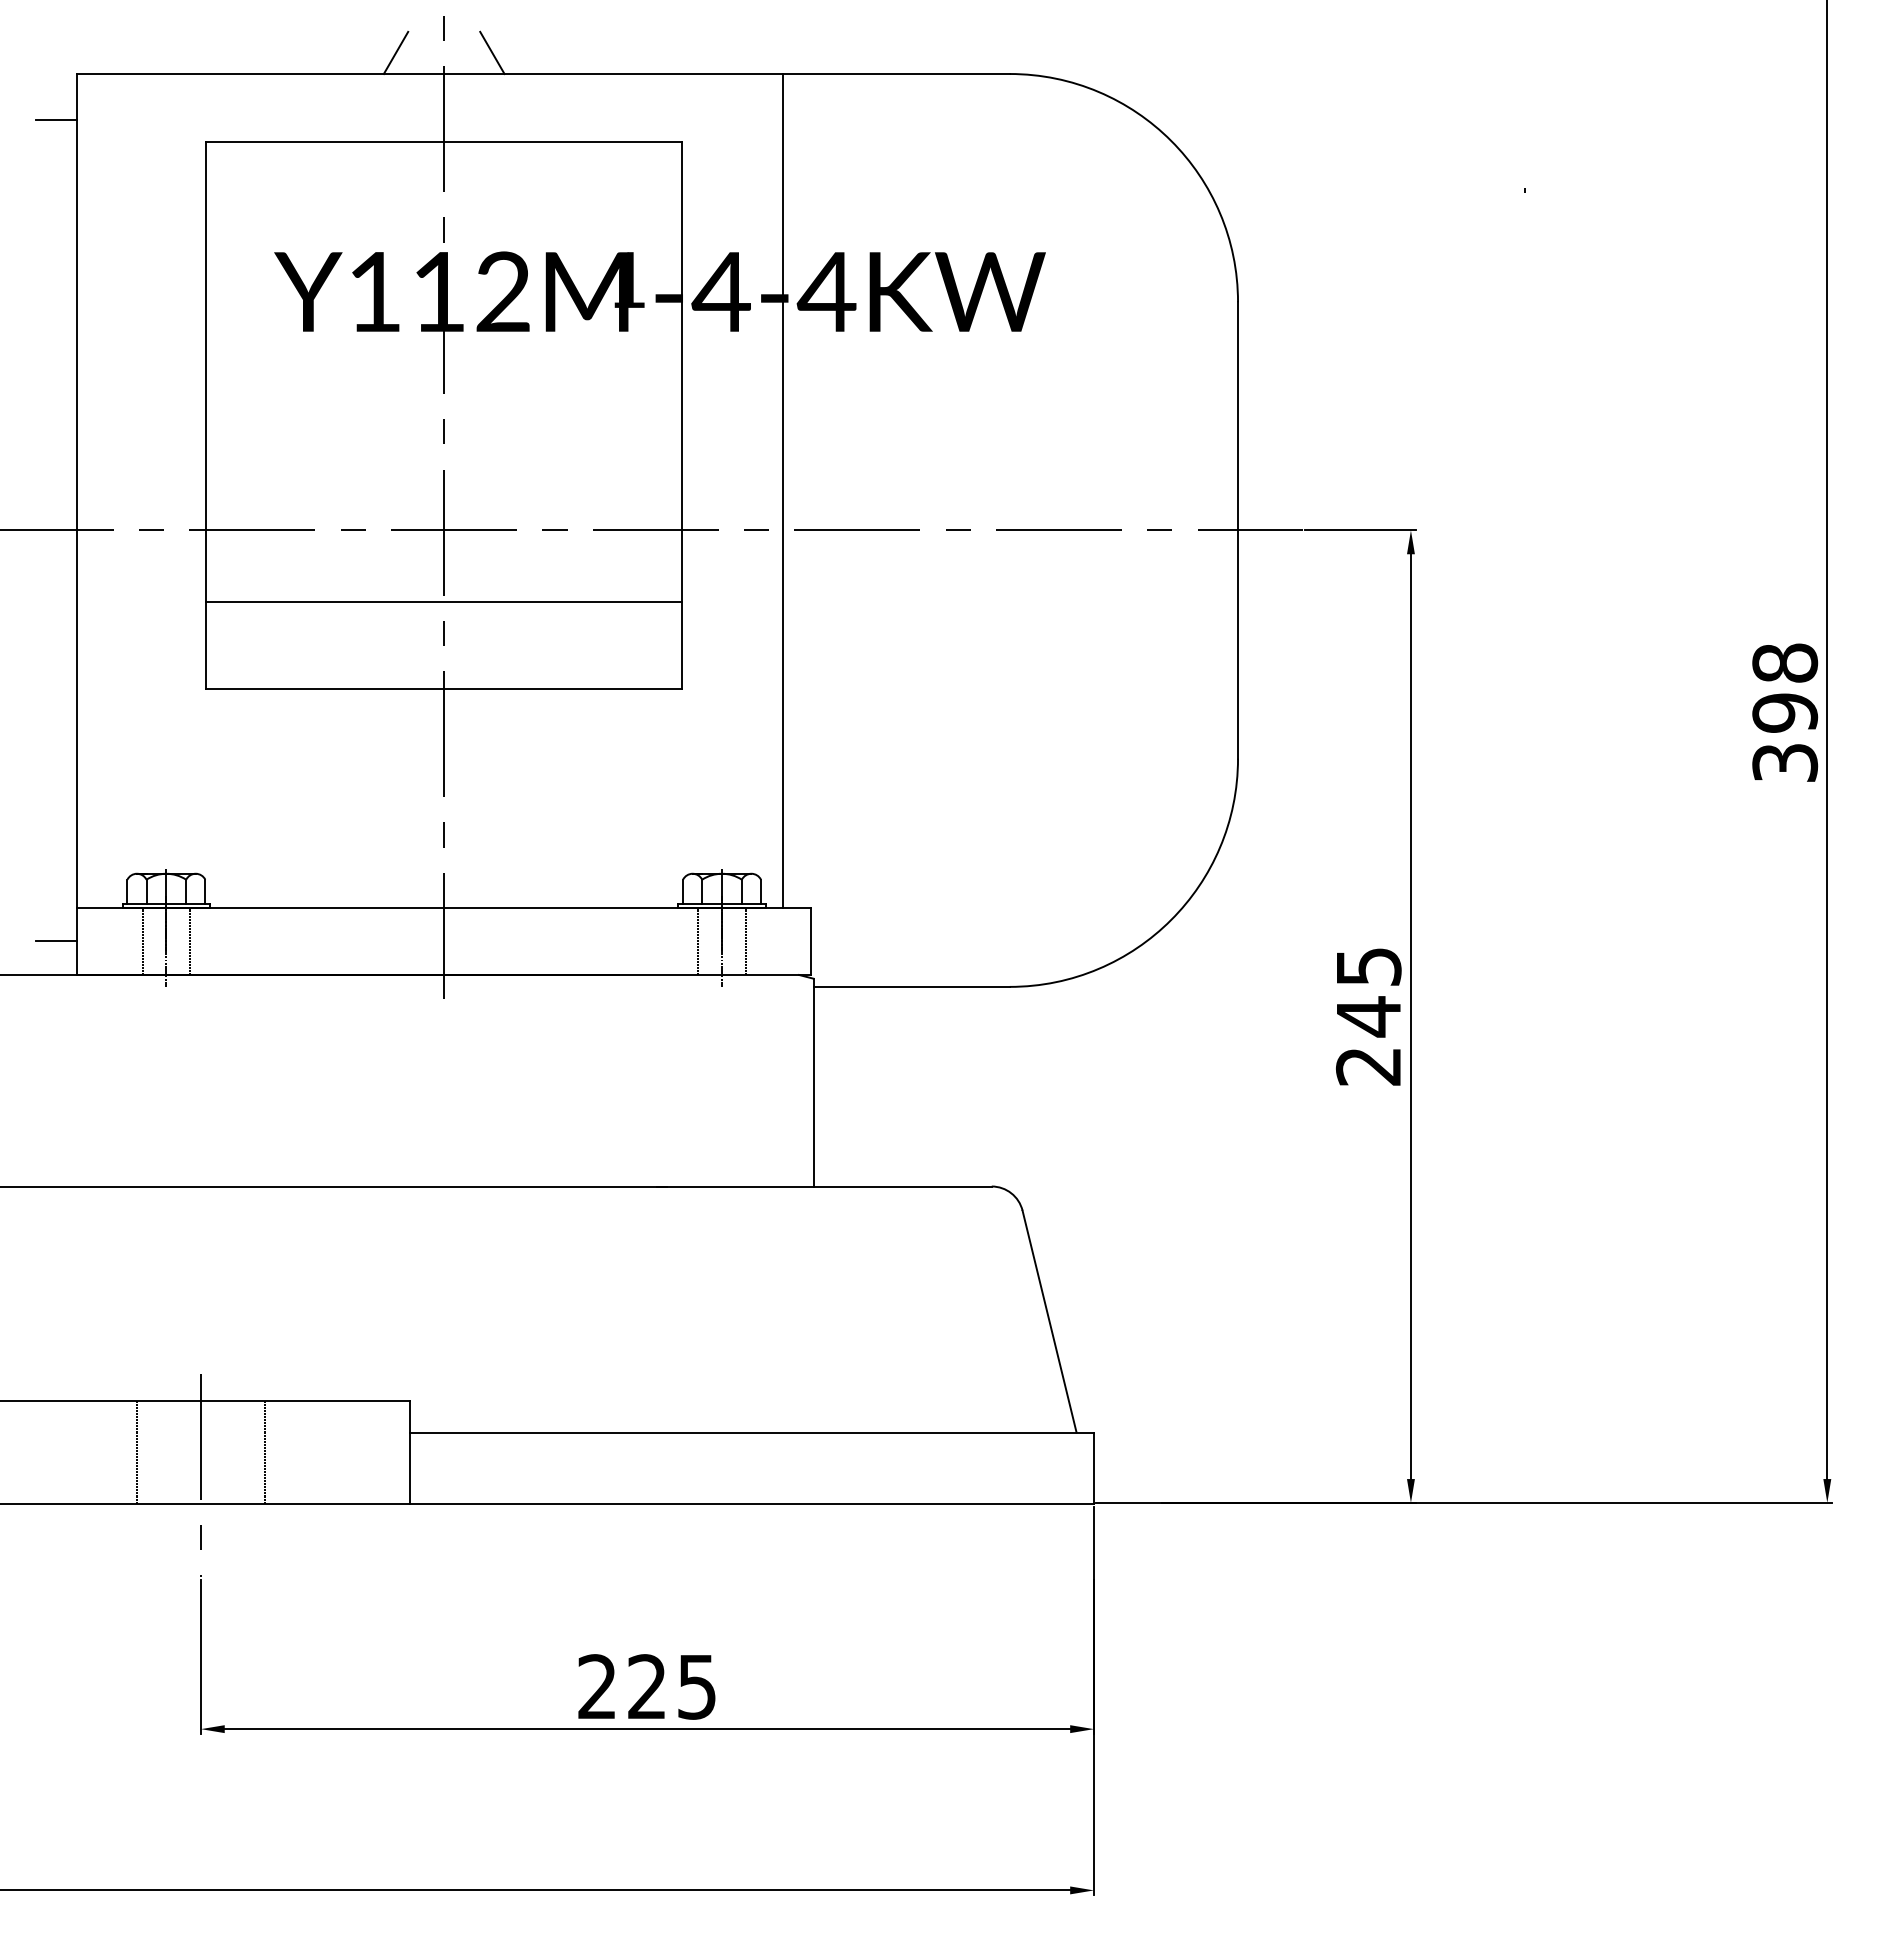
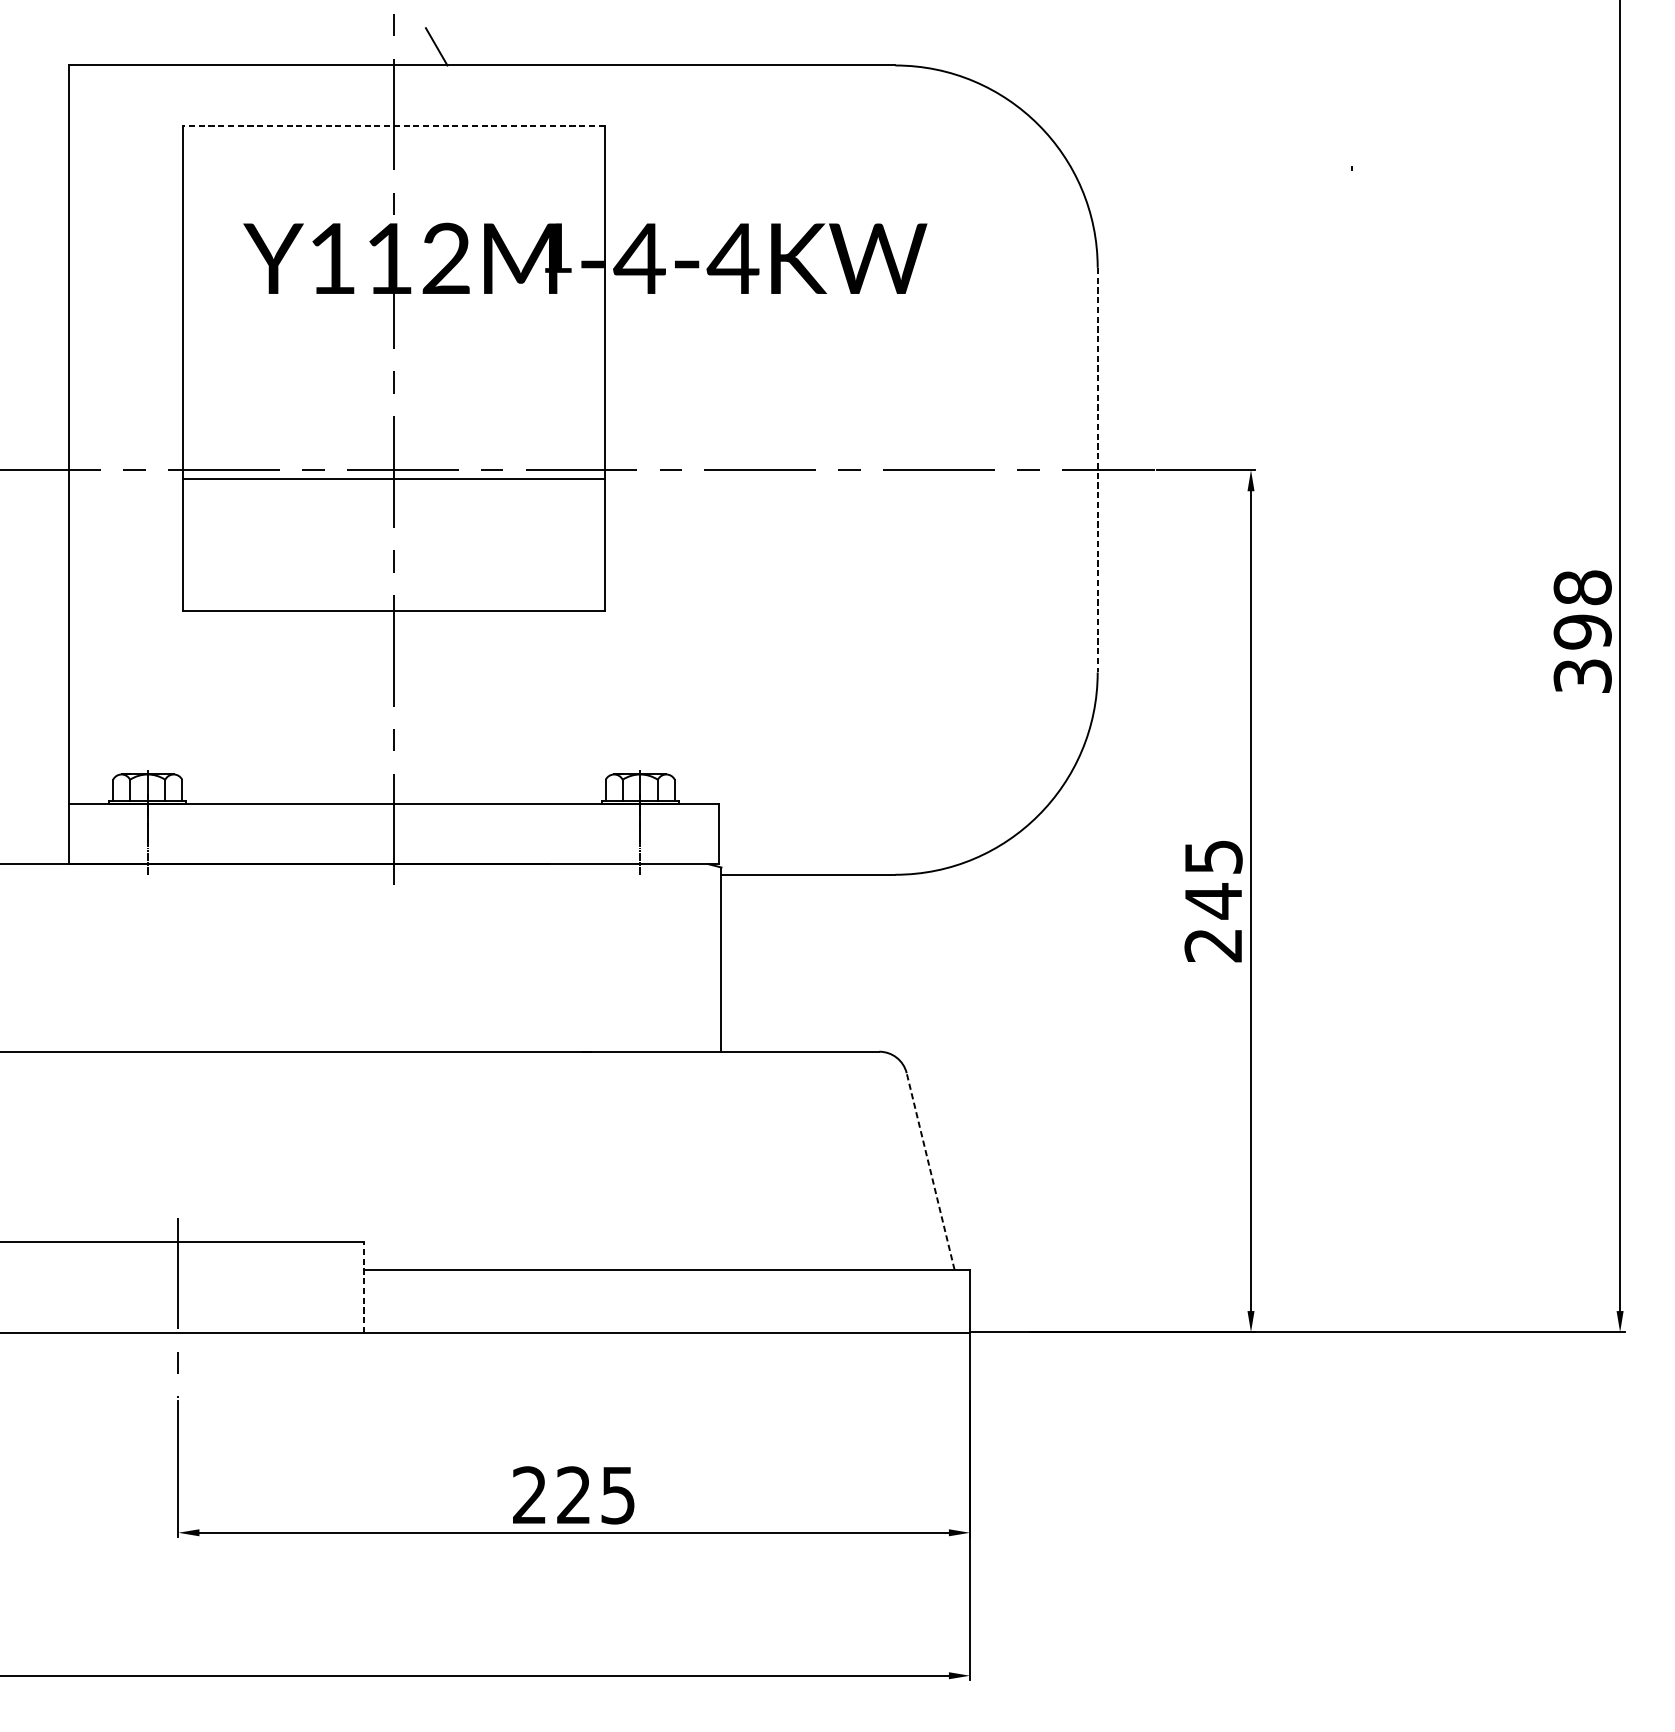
line: (395, 52) -> (350, 46), removed
line: (56, 119) -> (50, 105), removed
line: (444, 142) -> (394, 126), solid -> dashed
line: (782, 490) -> (693, 434), removed
line: (1238, 530) -> (1098, 470), solid -> dashed
line: (443, 601) -> (393, 479), moved
line: (142, 940) -> (126, 833), removed
line: (190, 940) -> (169, 833), removed
line: (698, 940) -> (619, 833), removed
line: (745, 940) -> (661, 833), removed
line: (56, 941) -> (50, 834), removed
line: (1049, 1321) -> (930, 1171), solid -> dashed
line: (137, 1451) -> (122, 1286), removed
line: (264, 1451) -> (234, 1286), removed
line: (410, 1452) -> (364, 1287), solid -> dashed

